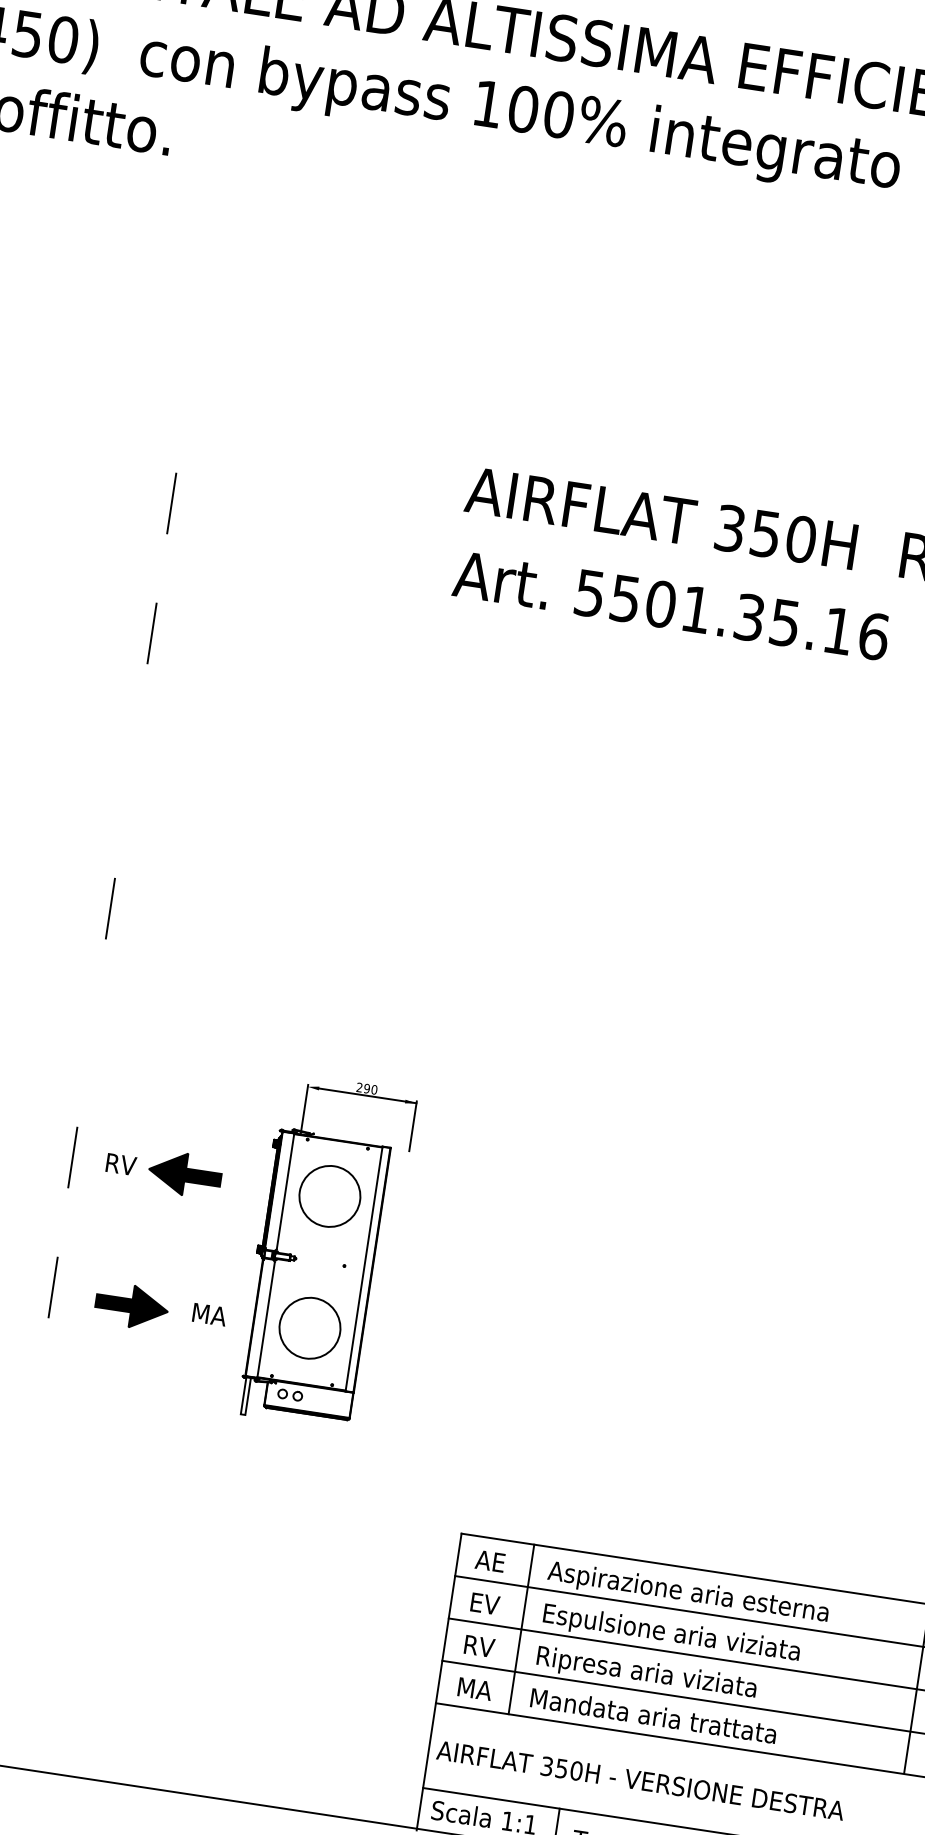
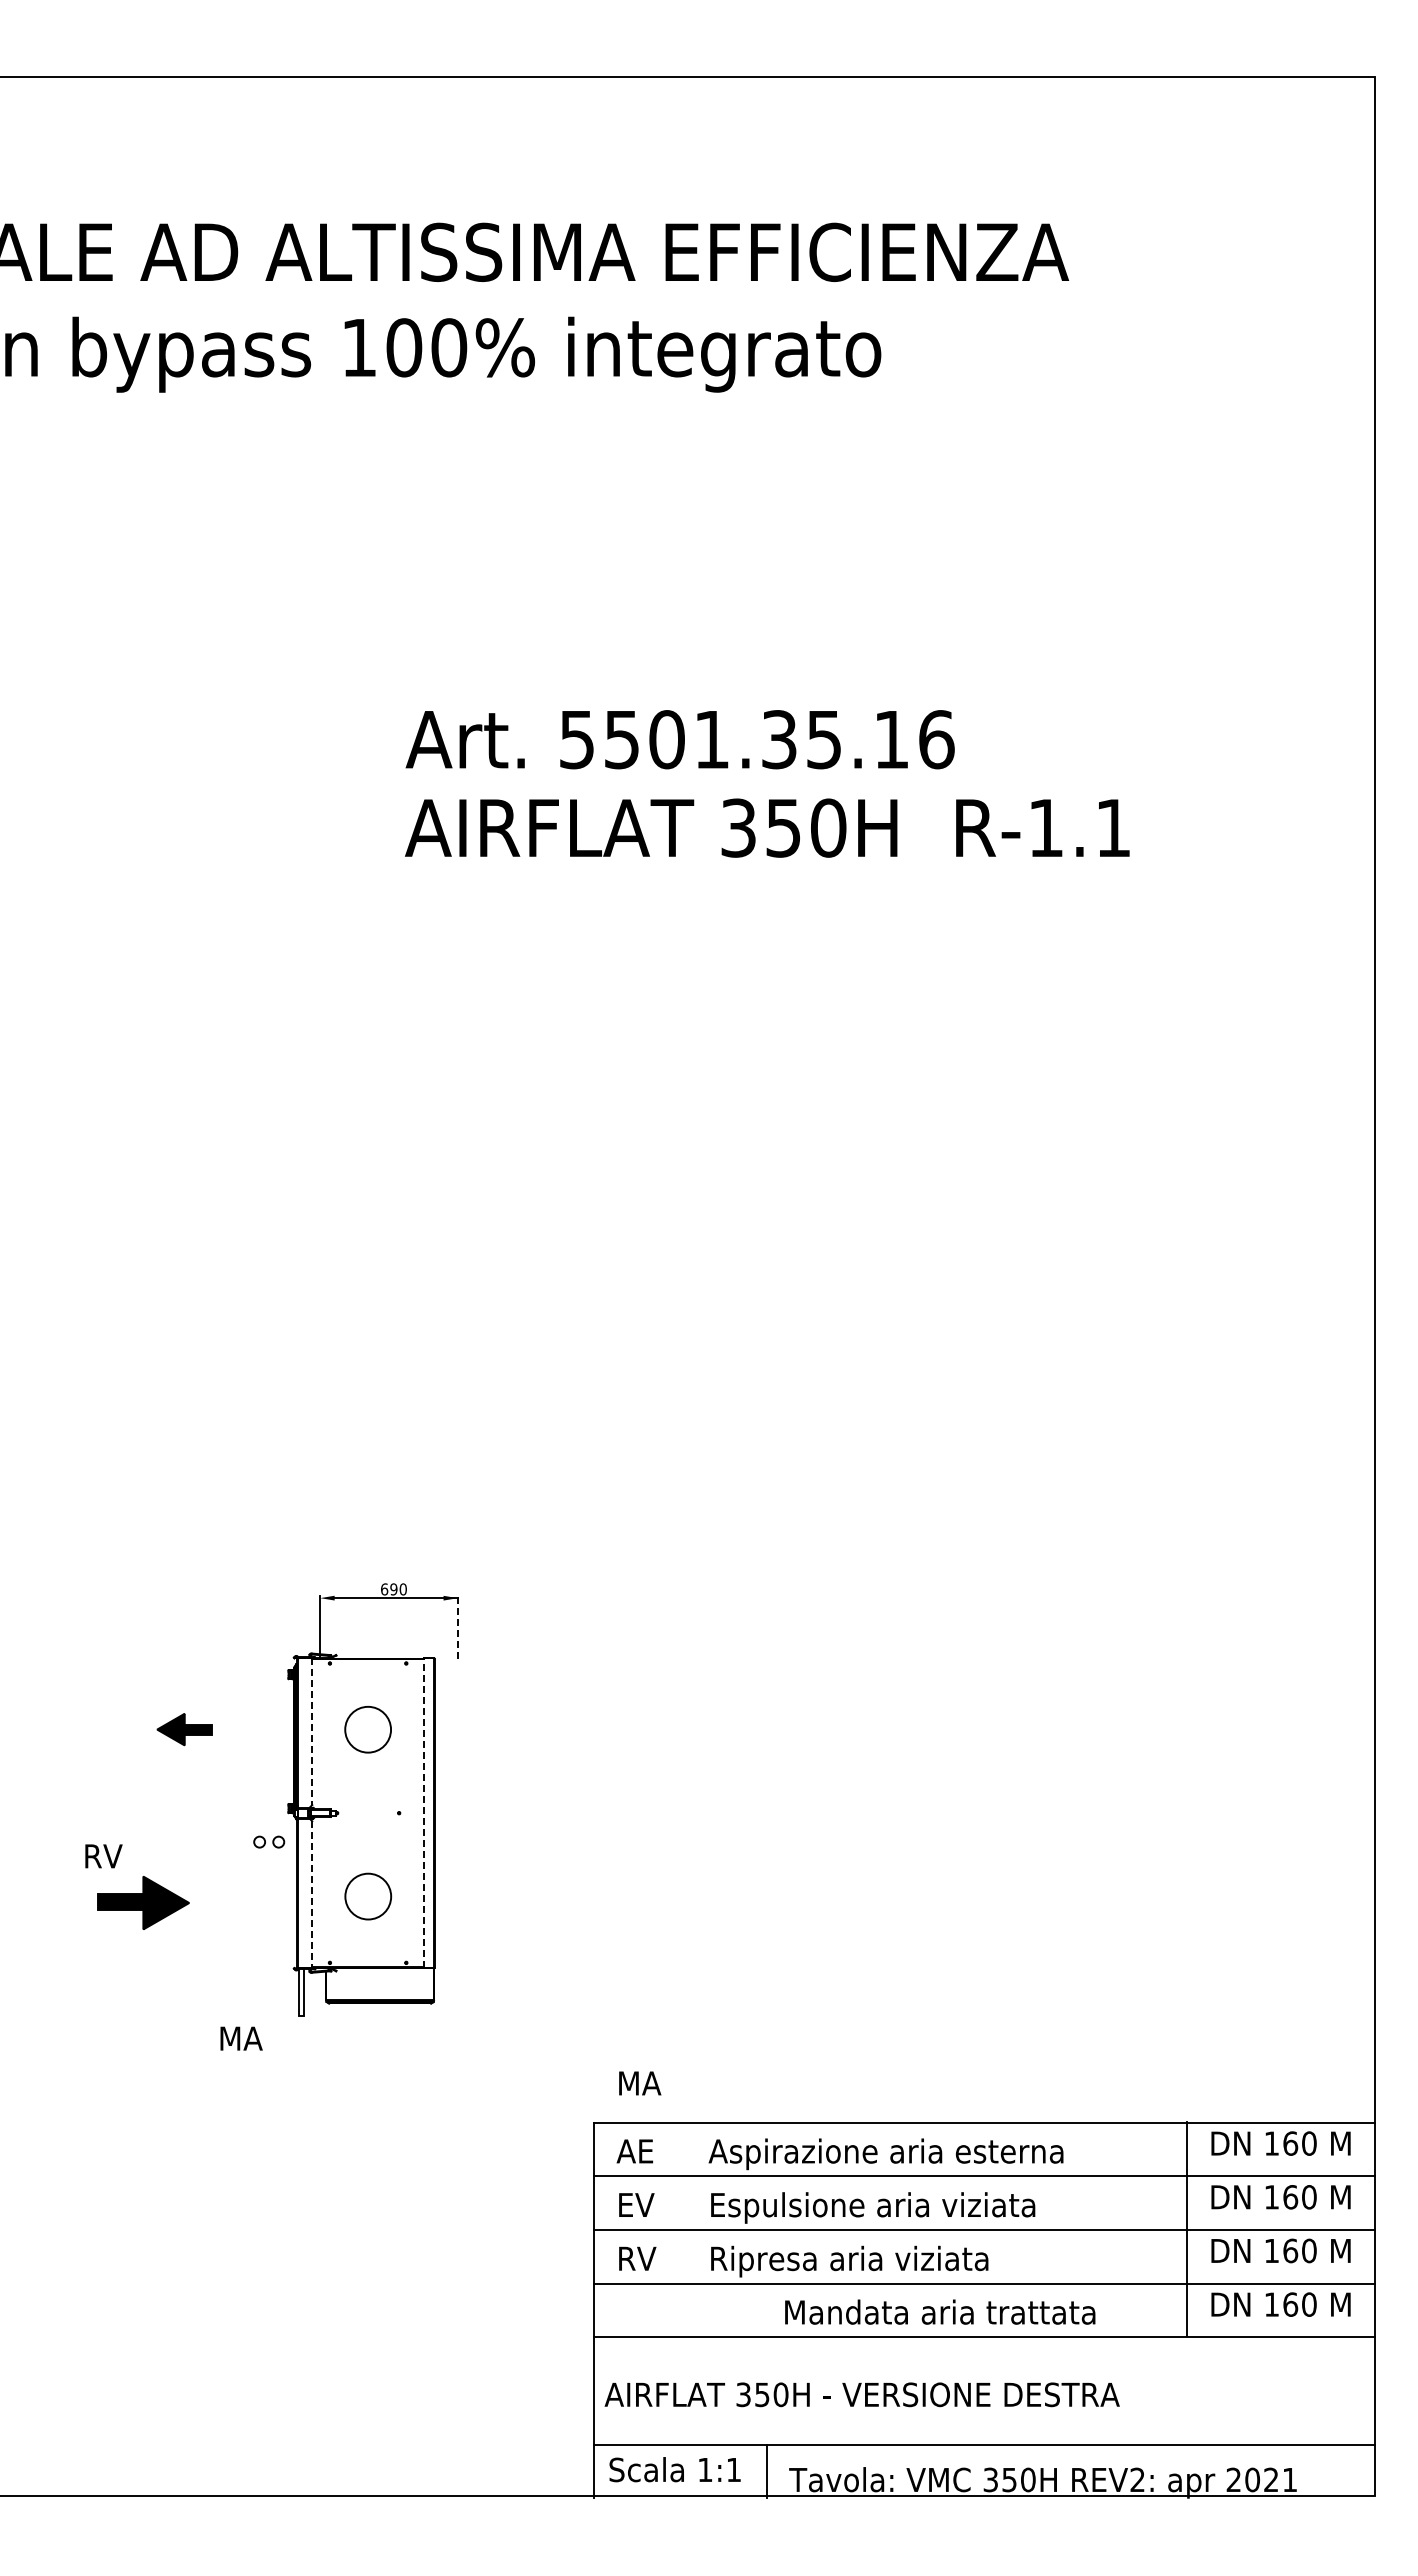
line: (171, 503) -> (42, 901), removed
text: (670, 605) -> (679, 739), moved
line: (152, 632) -> (42, 1065), removed
line: (110, 908) -> (42, 1414), removed
text: (359, 1087) -> (384, 1589), 290 -> 690
line: (412, 1125) -> (457, 1626), solid -> dashed
line: (72, 1157) -> (42, 1729), removed
text: (120, 1164) -> (103, 1856), moved
part: (184, 1174) -> (184, 1729), size x0.6
line: (285, 1191) -> (312, 1732), solid -> dashed
circle: (329, 1196) -> (367, 1729), size x0.6
line: (364, 1269) -> (424, 1813), solid -> dashed
line: (53, 1287) -> (42, 1894), removed
text: (209, 1314) -> (241, 2038), moved
line: (266, 1320) -> (312, 1895), solid -> dashed
circle: (310, 1328) -> (368, 1896), size x0.6
part: (290, 1394) -> (269, 1841), moved
line: (521, 1629) -> (686, 2229), removed
text: (475, 1689) -> (640, 2083), moved
text: (654, 1715) -> (940, 2311), moved

